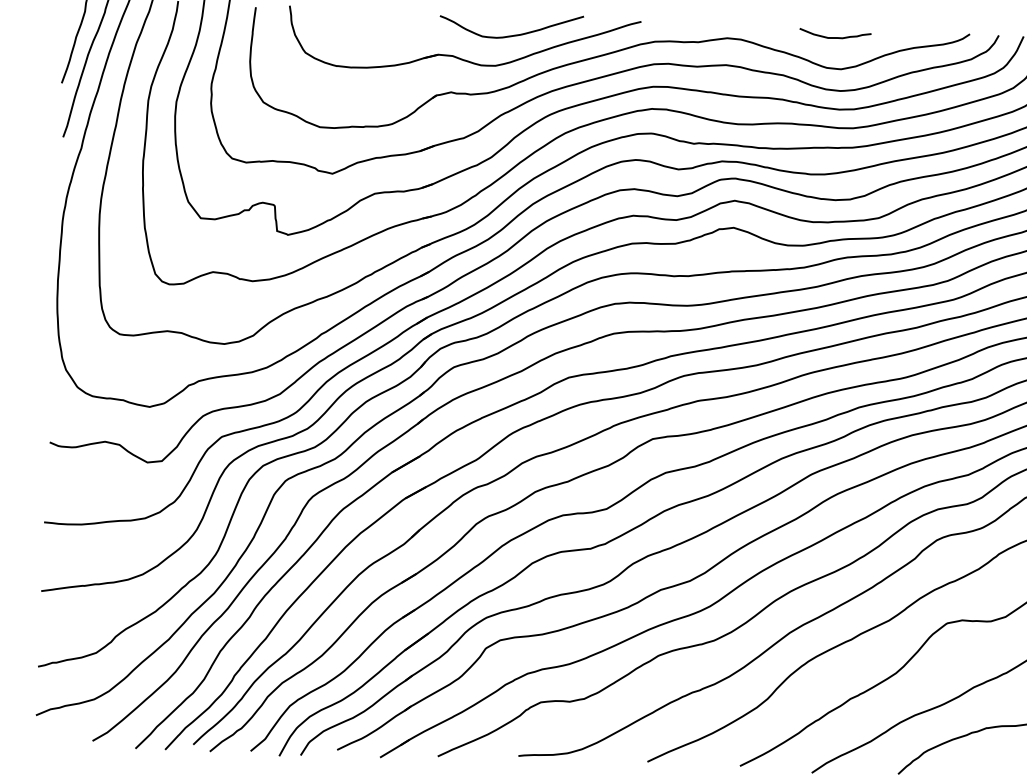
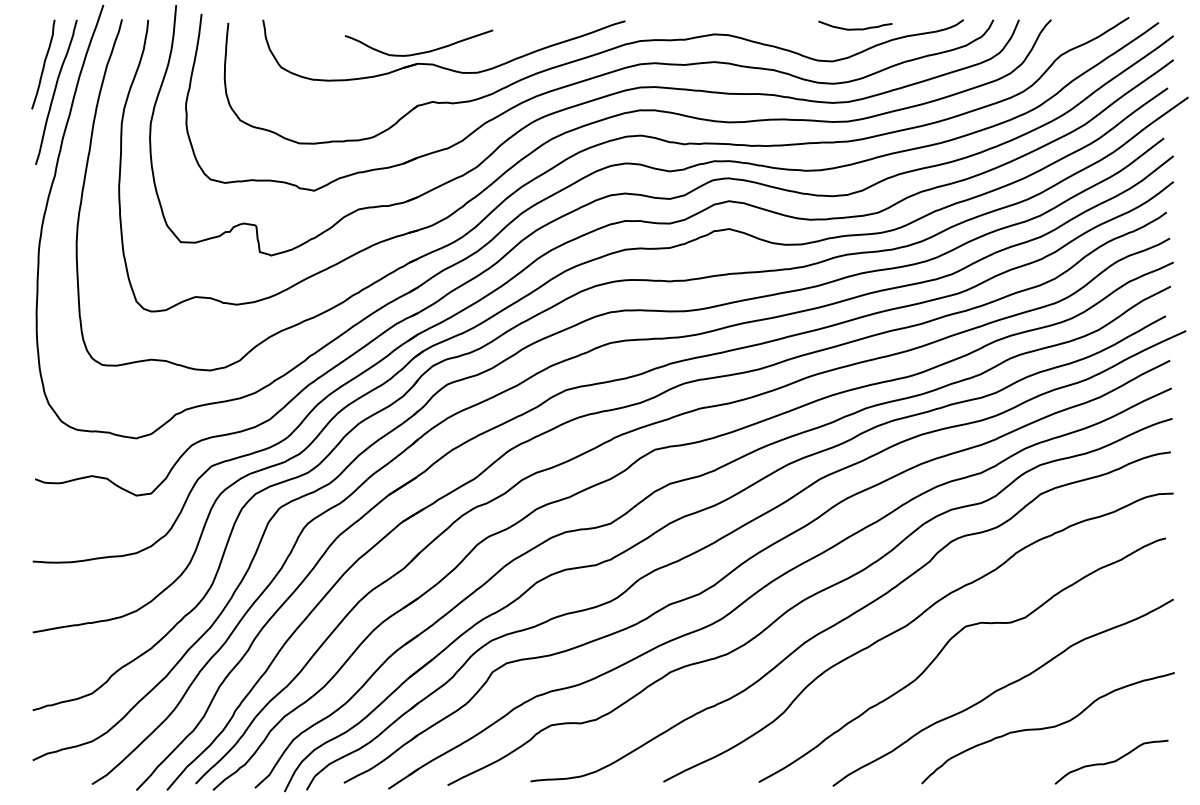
curve: (510, 35) -> (418, 52), moved
curve: (835, 37) -> (855, 28), moved

